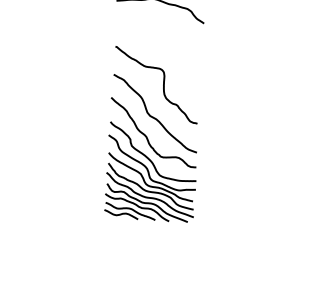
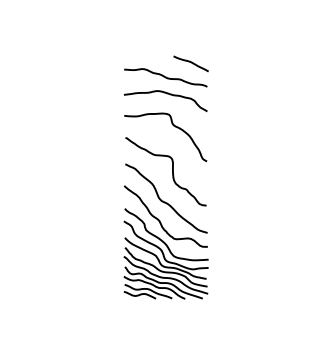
curve: (167, 37) -> (173, 126), added

